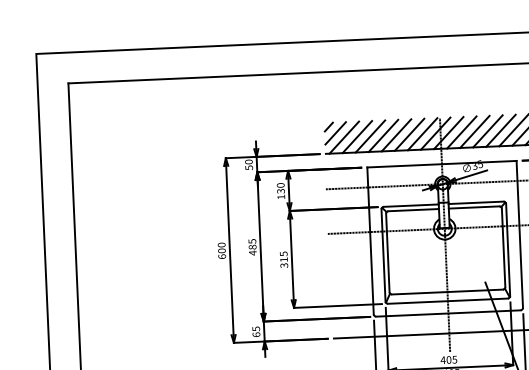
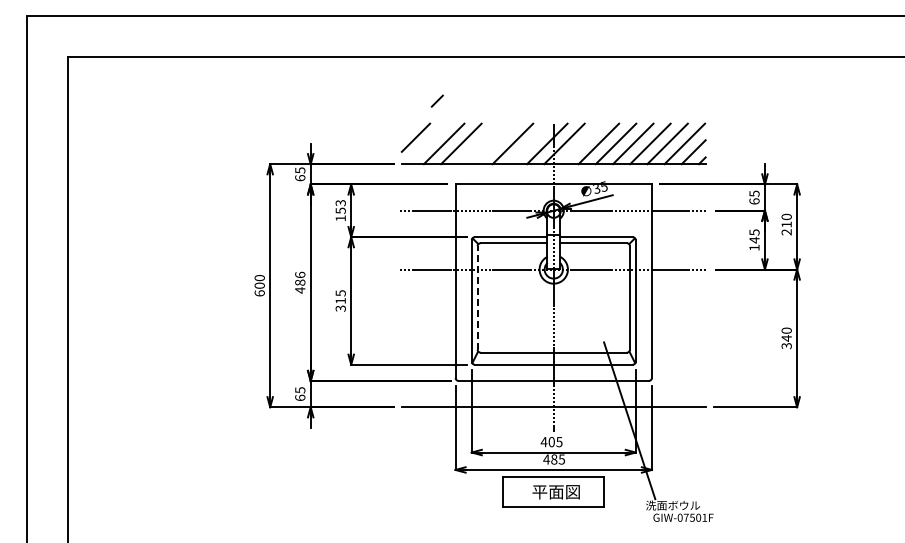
line: (328, 126) -> (436, 100), moved
line: (461, 132) -> (581, 143), removed
line: (422, 133) -> (529, 143), removed
line: (383, 135) -> (478, 143), removed
line: (396, 135) -> (495, 143), removed
line: (343, 137) -> (426, 143), removed
text: (249, 165) -> (300, 174), 50 -> 65
text: (280, 188) -> (340, 206), 130 -> 153
text: (252, 241) -> (300, 274), 485 -> 486
line: (387, 252) -> (477, 297), solid -> dashed

